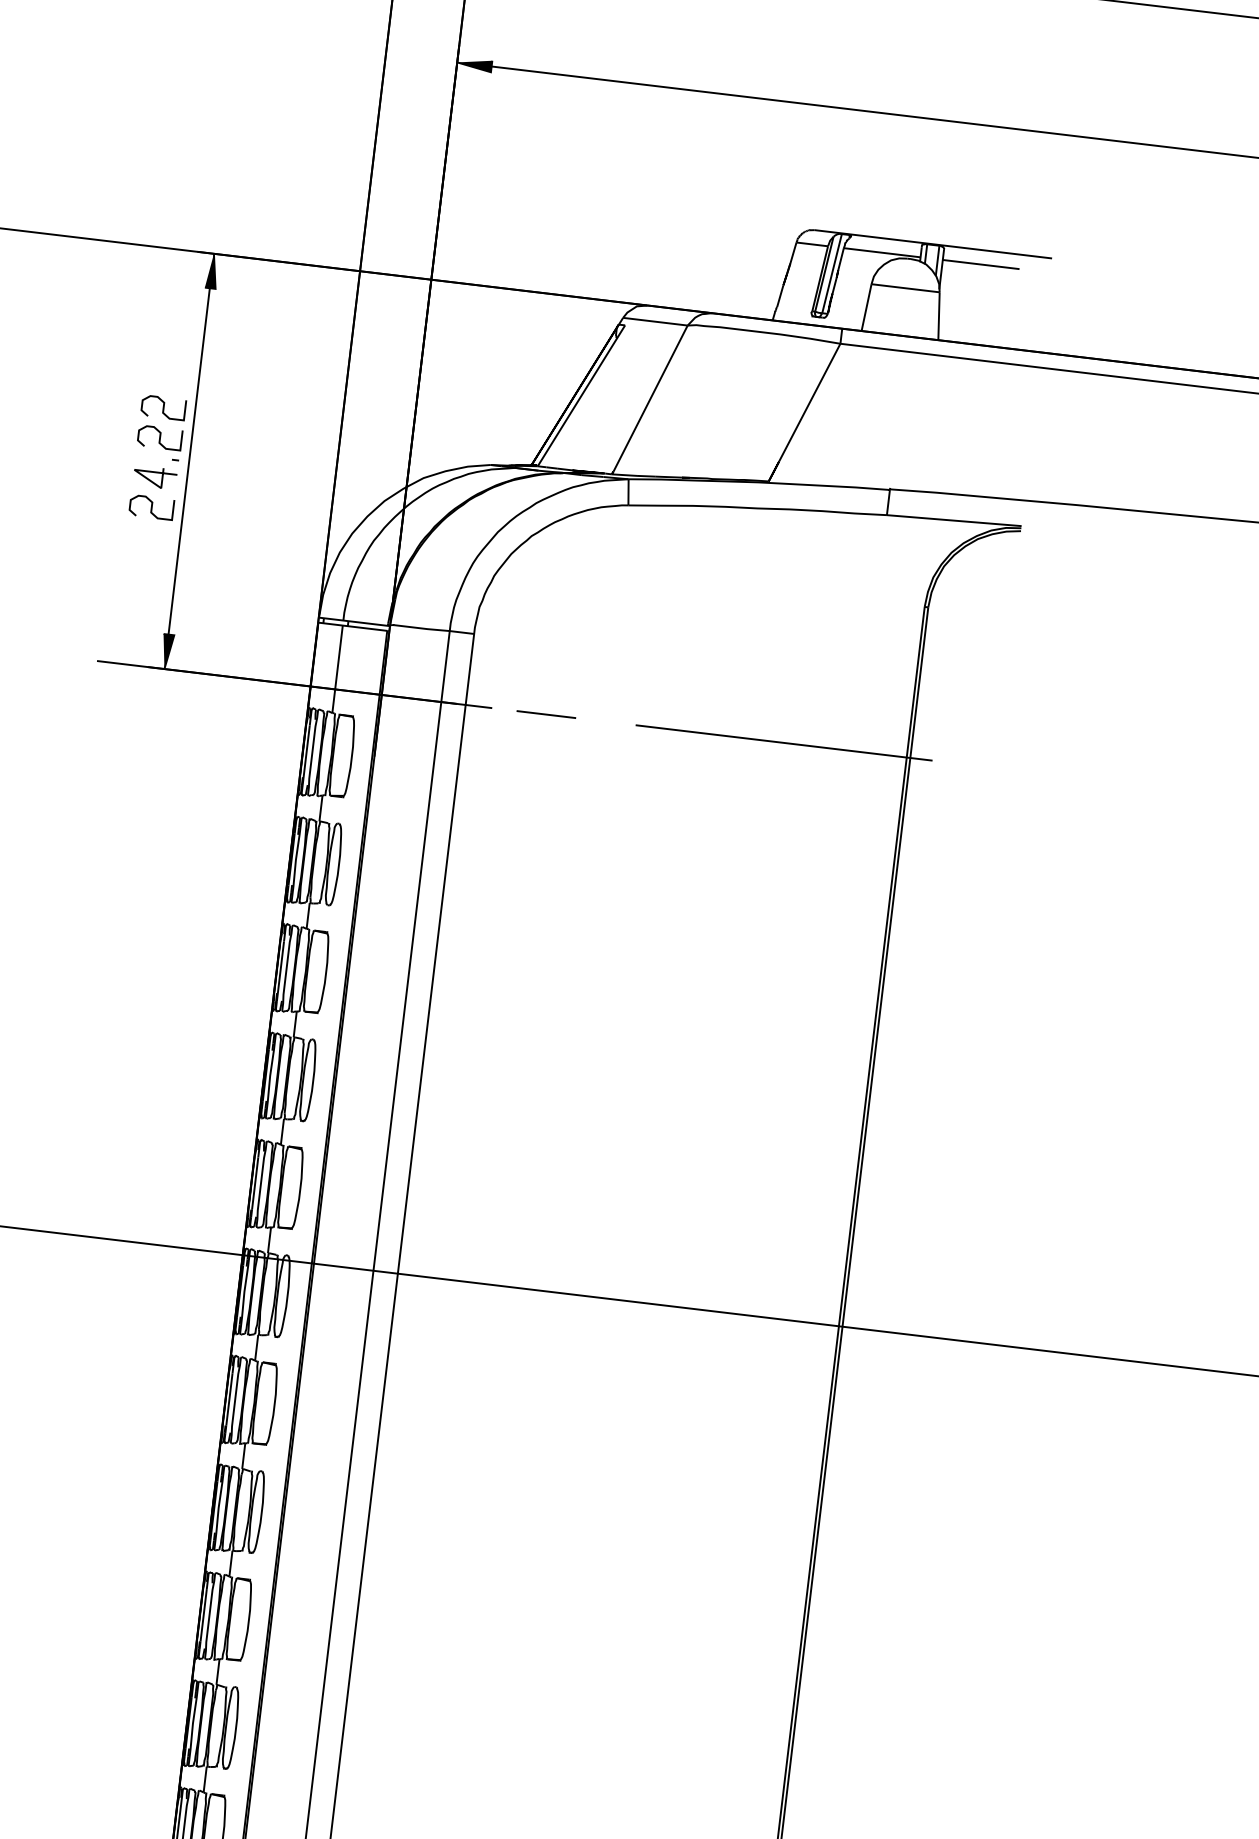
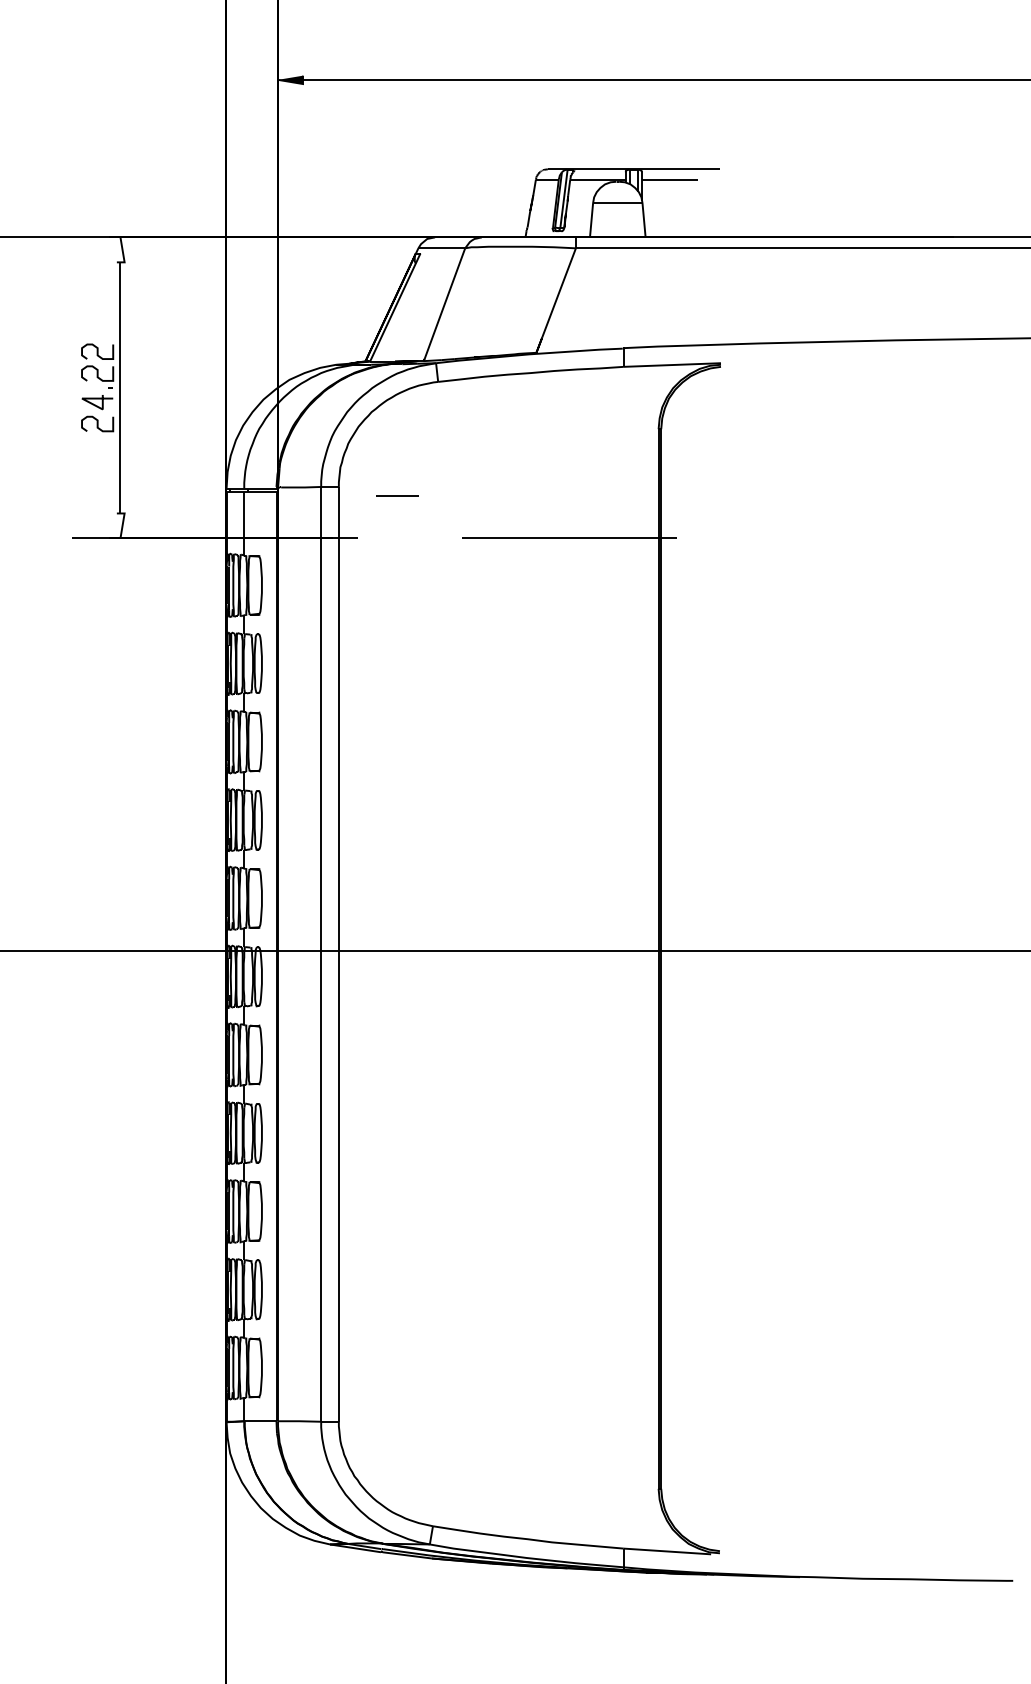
fill: (211, 270) -> (120, 249), removed
fill: (166, 651) -> (120, 525), removed
line: (546, 713) -> (397, 495), moved

